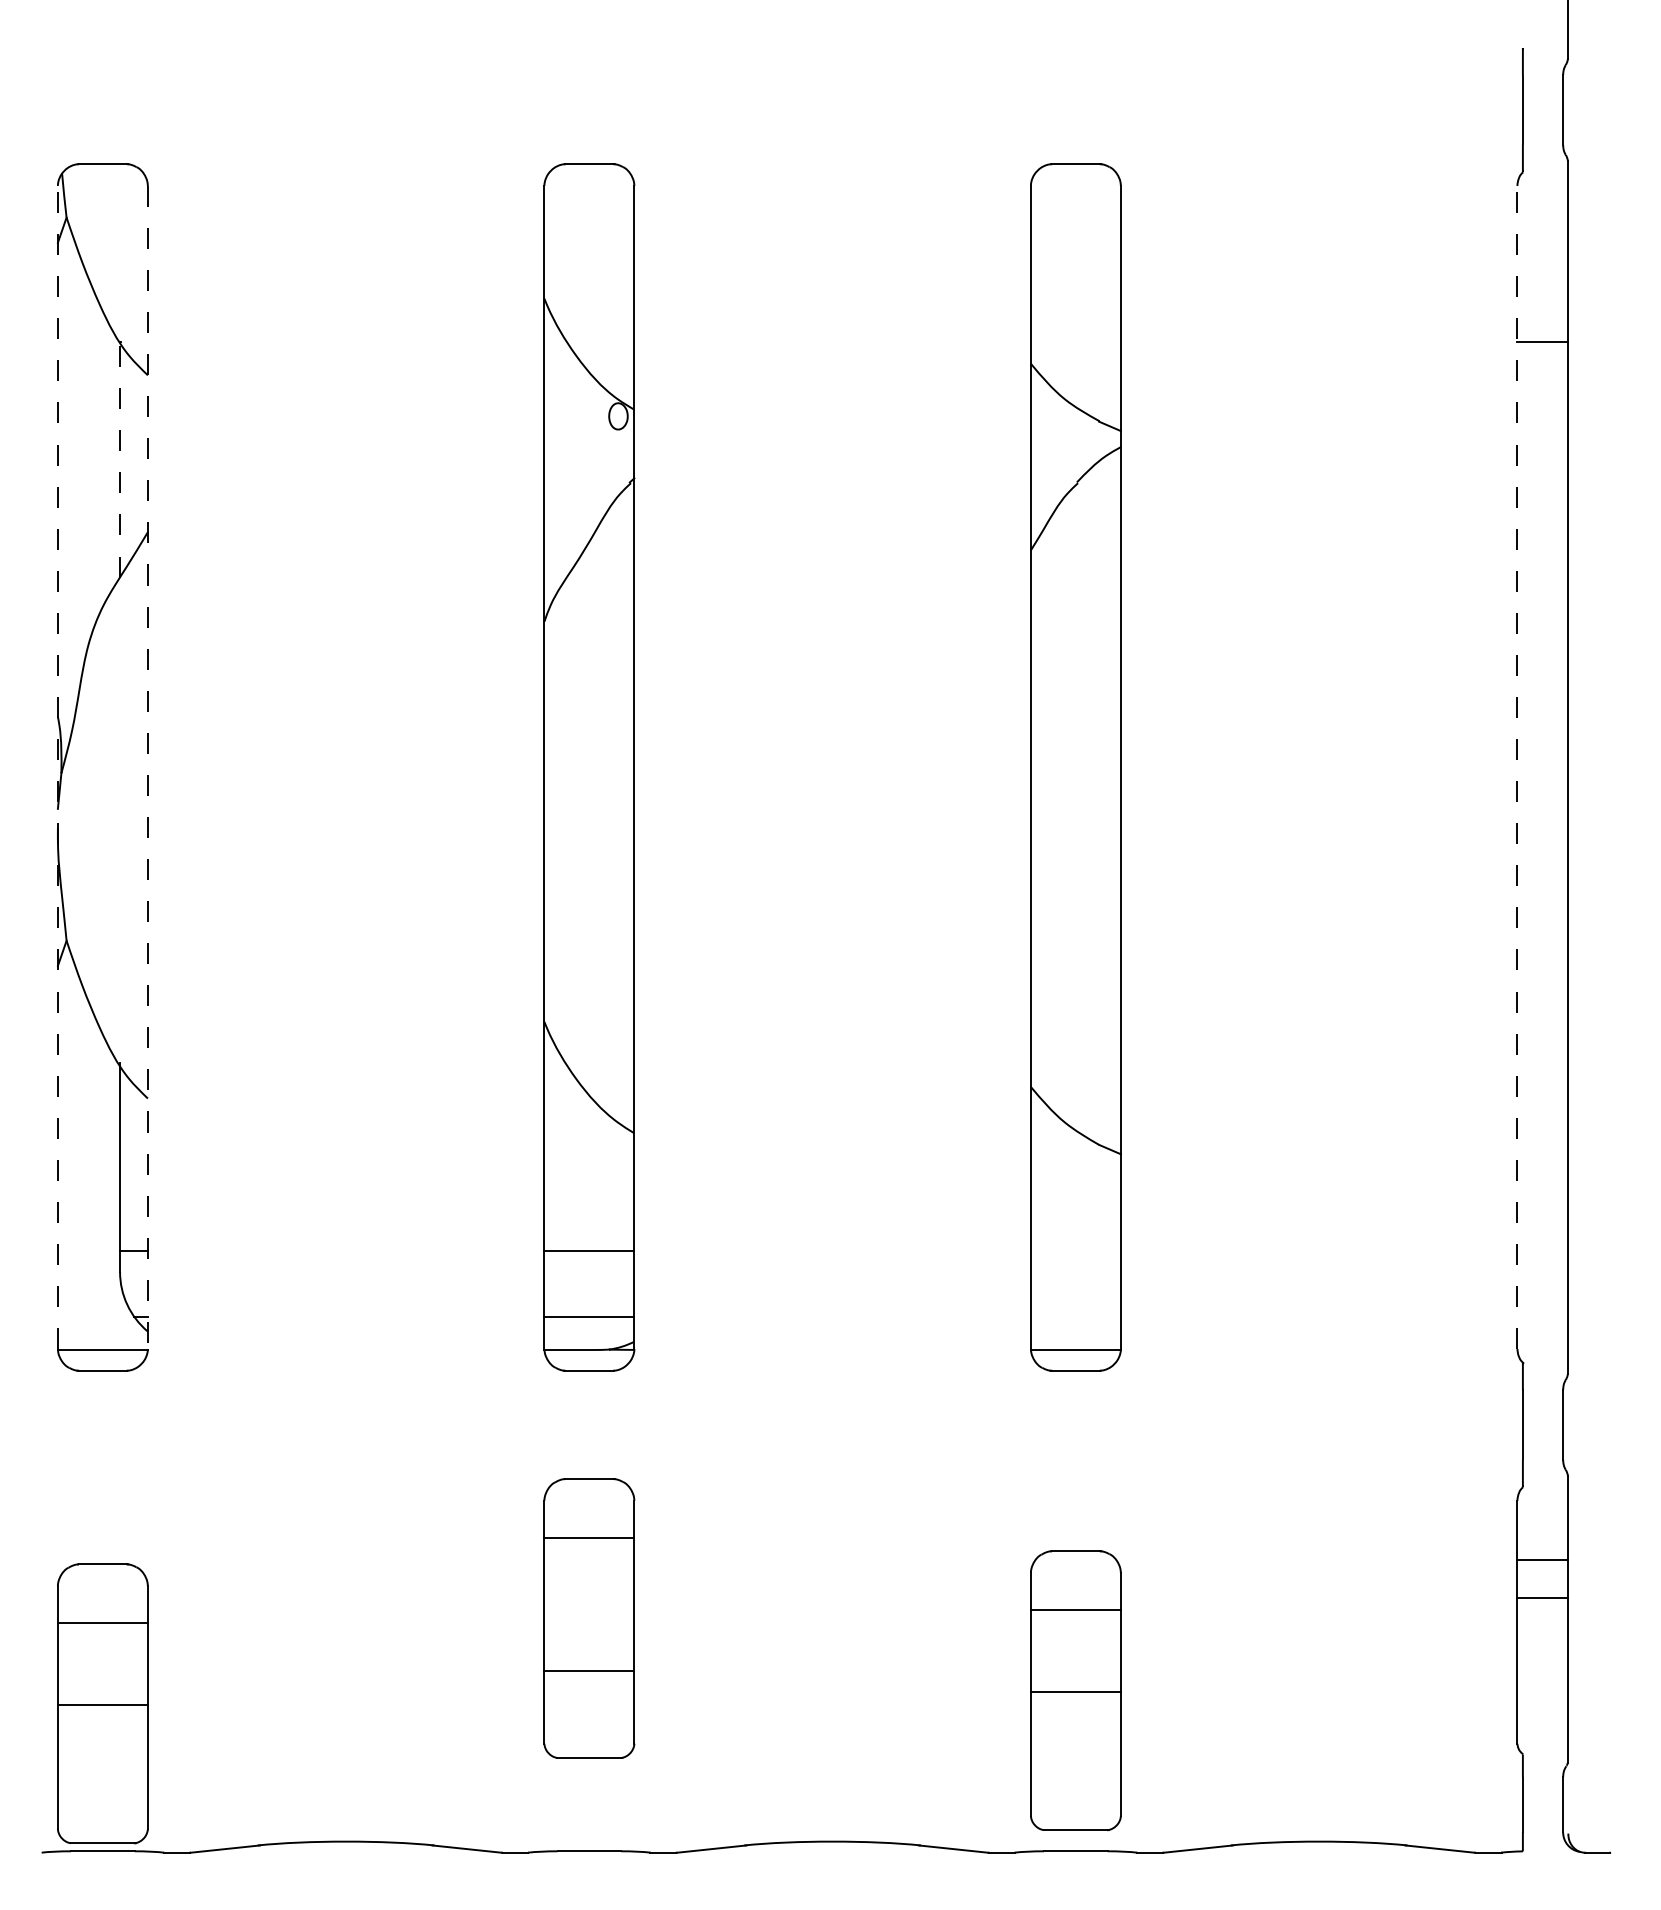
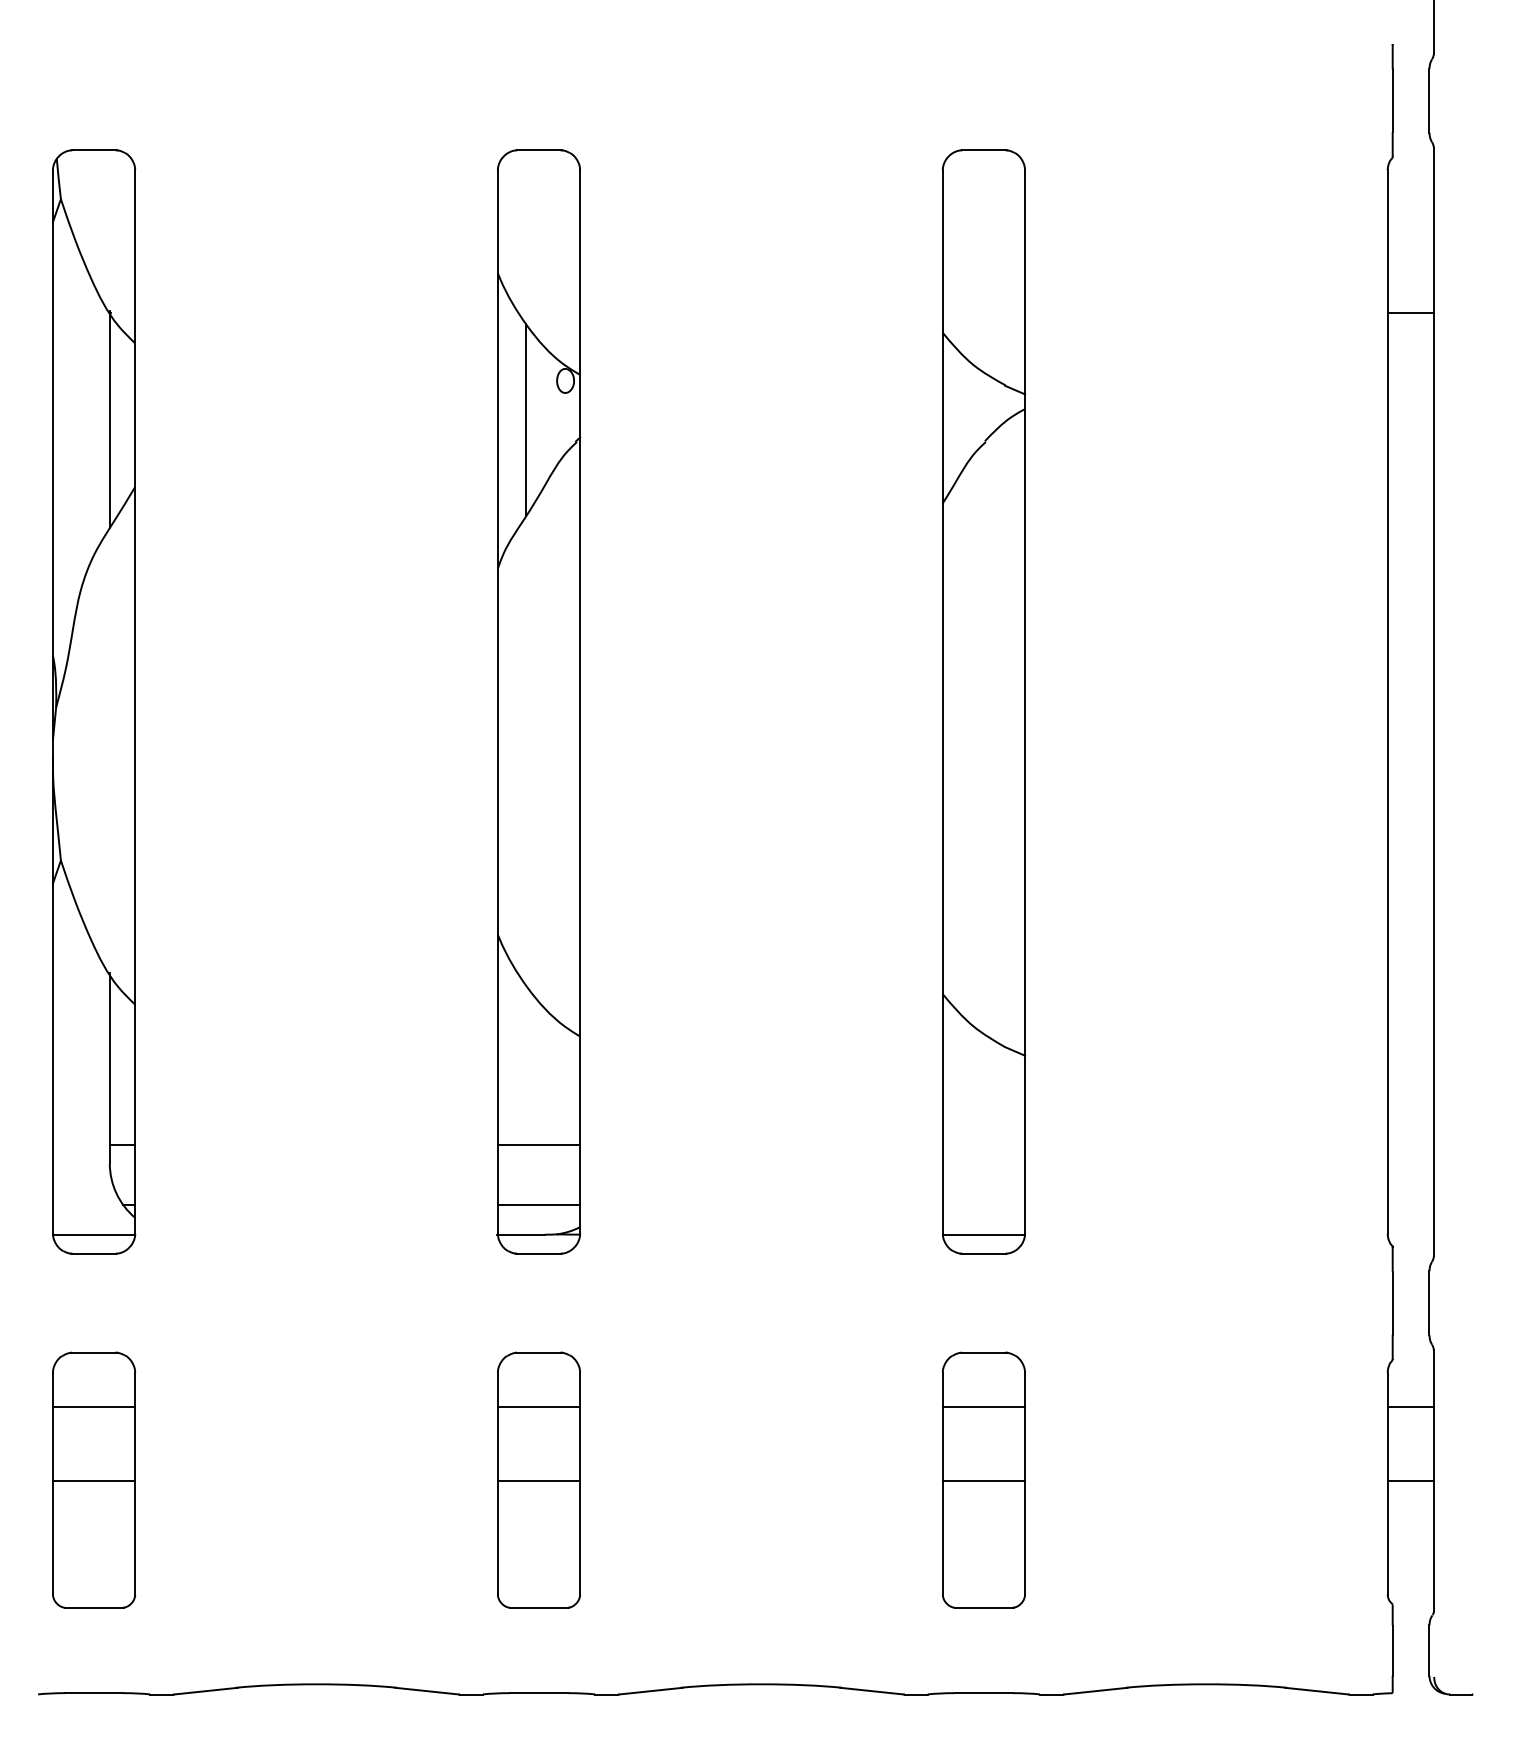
line: (119, 458) -> (109, 419), dashed -> solid
line: (575, 458) -> (526, 419), added
line: (148, 766) -> (135, 701), dashed -> solid
line: (57, 768) -> (52, 702), dashed -> solid
line: (1517, 768) -> (1387, 702), dashed -> solid
line: (1542, 1560) -> (1410, 1481), moved
line: (1542, 1597) -> (1410, 1406), moved
line: (588, 1671) -> (538, 1481), moved
part: (1075, 1689) -> (983, 1479), moved
part: (103, 1702) -> (94, 1479), moved

